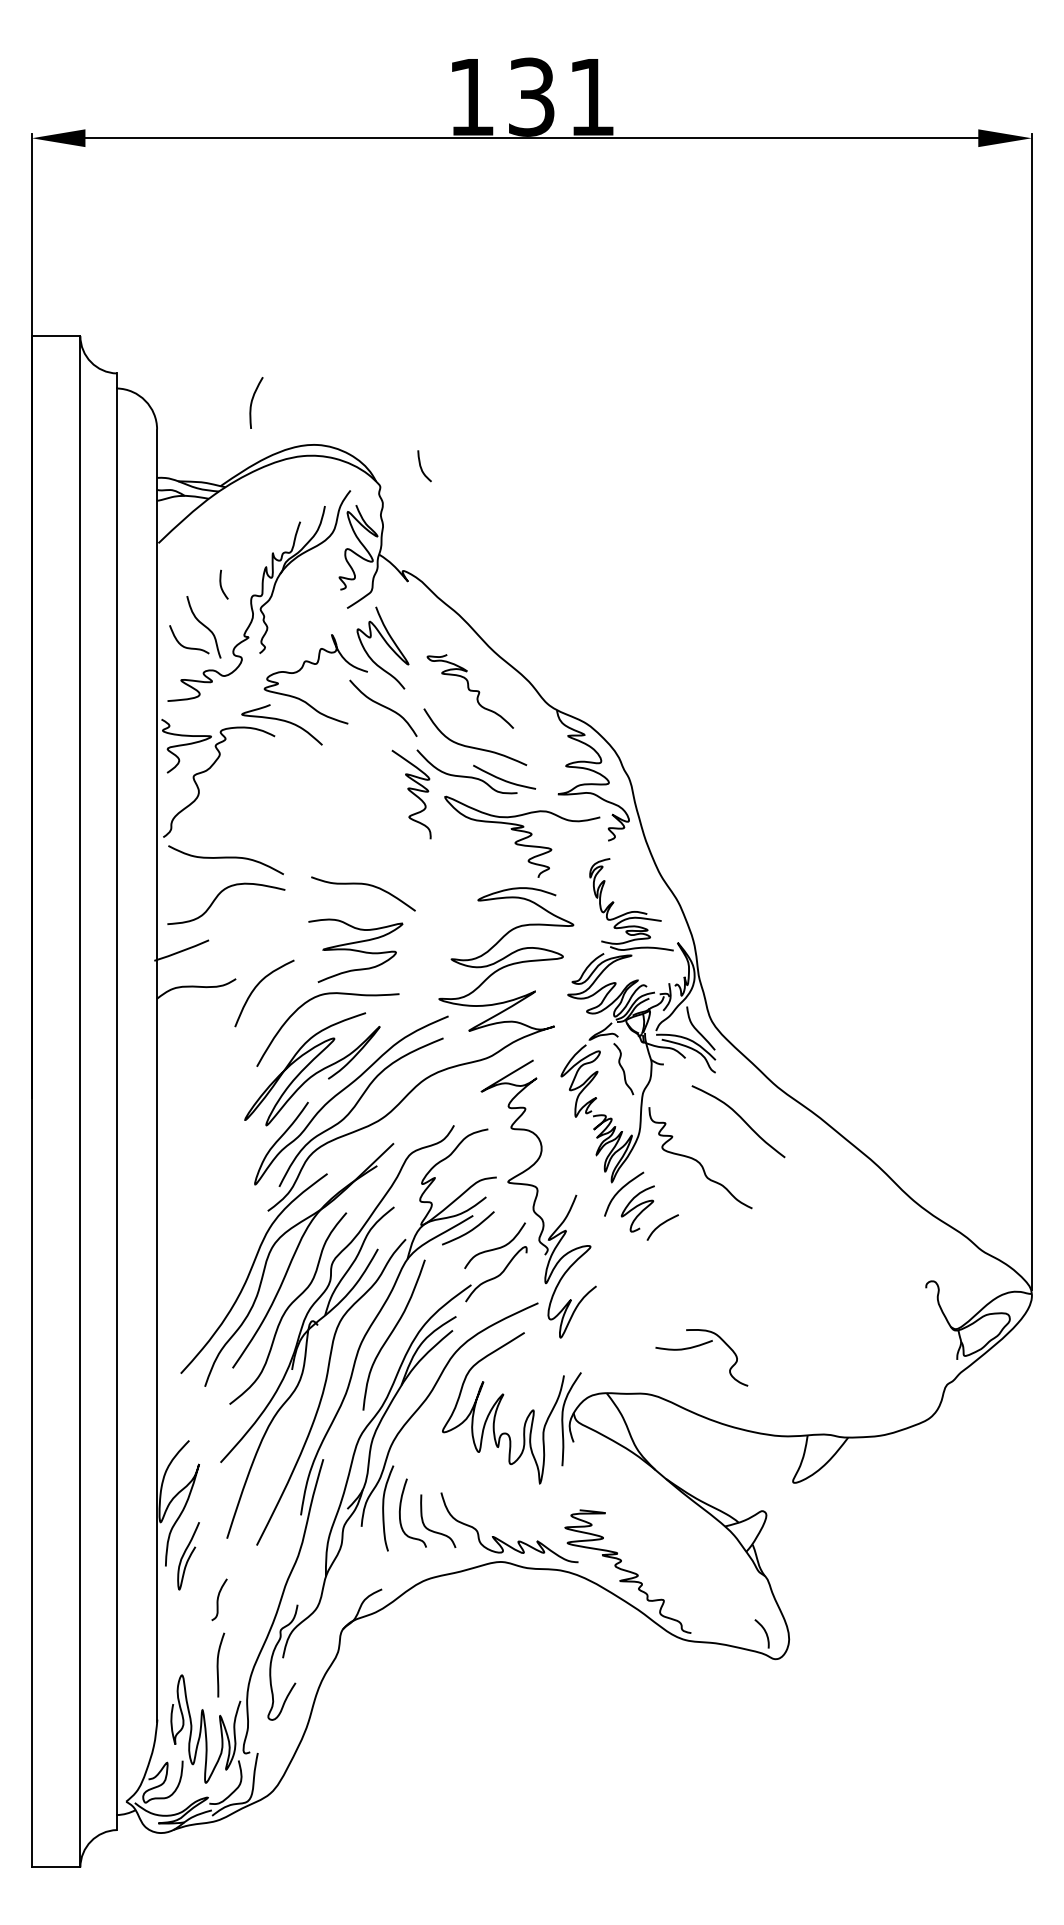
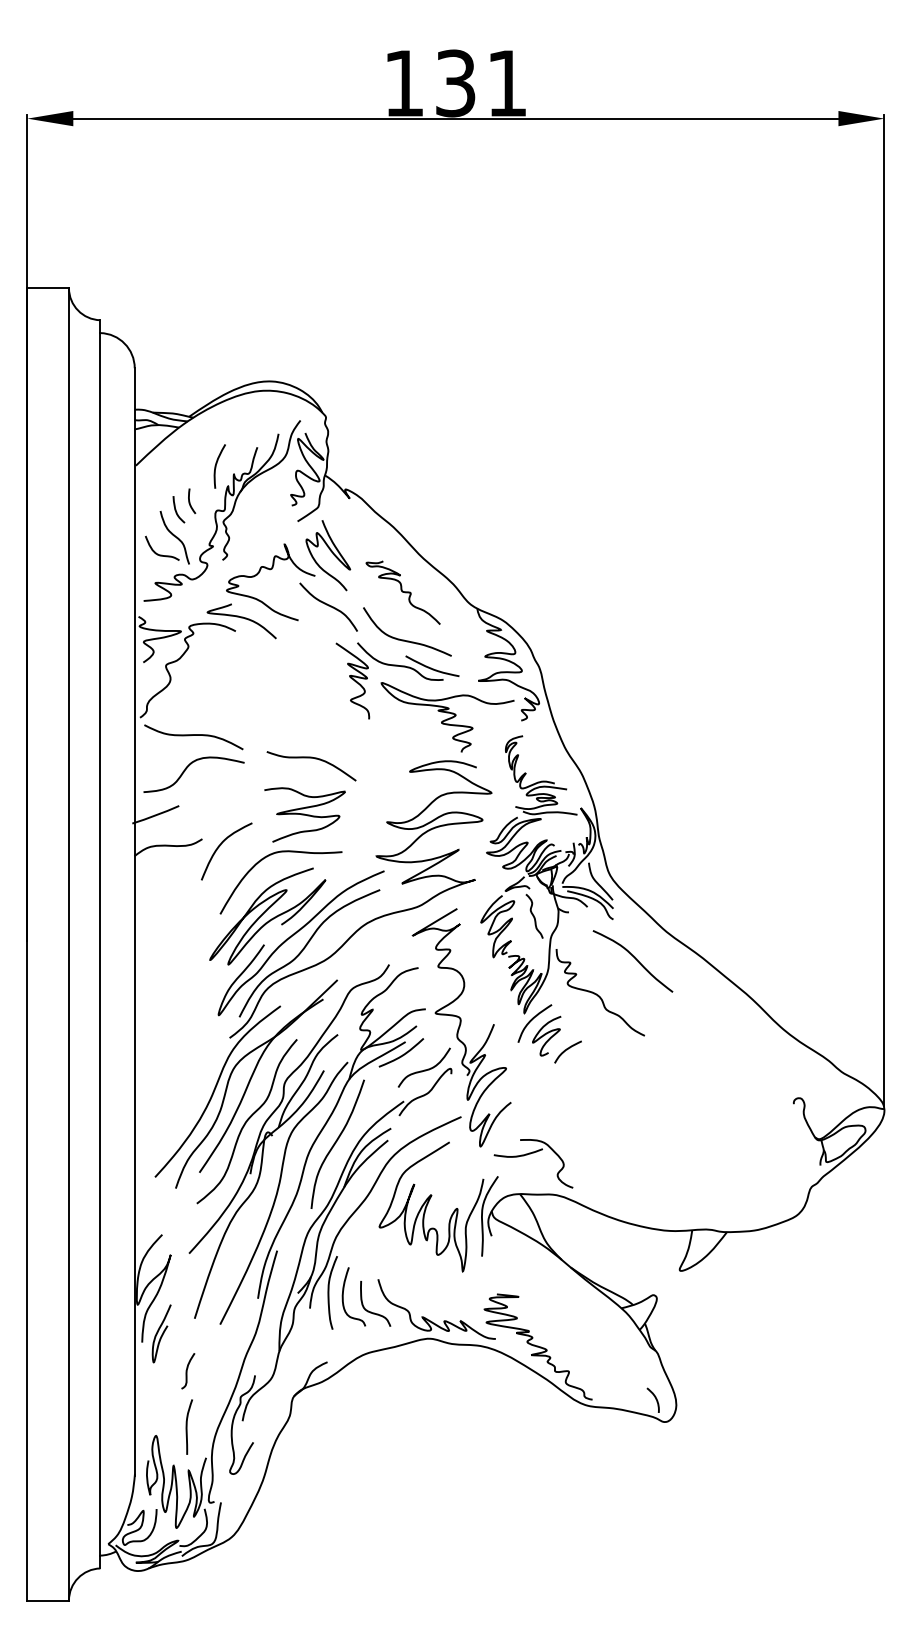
curve: (252, 402) -> (216, 466), moved
curve: (421, 465) -> (176, 509), moved
part: (698, 1346) -> (530, 1154), moved

